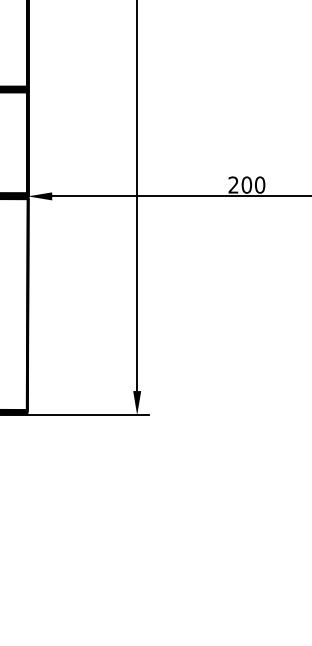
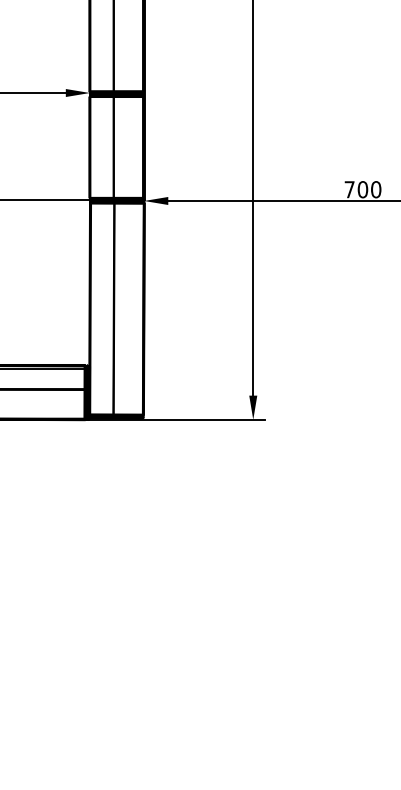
text: (233, 184) -> (349, 189), 200 -> 700

